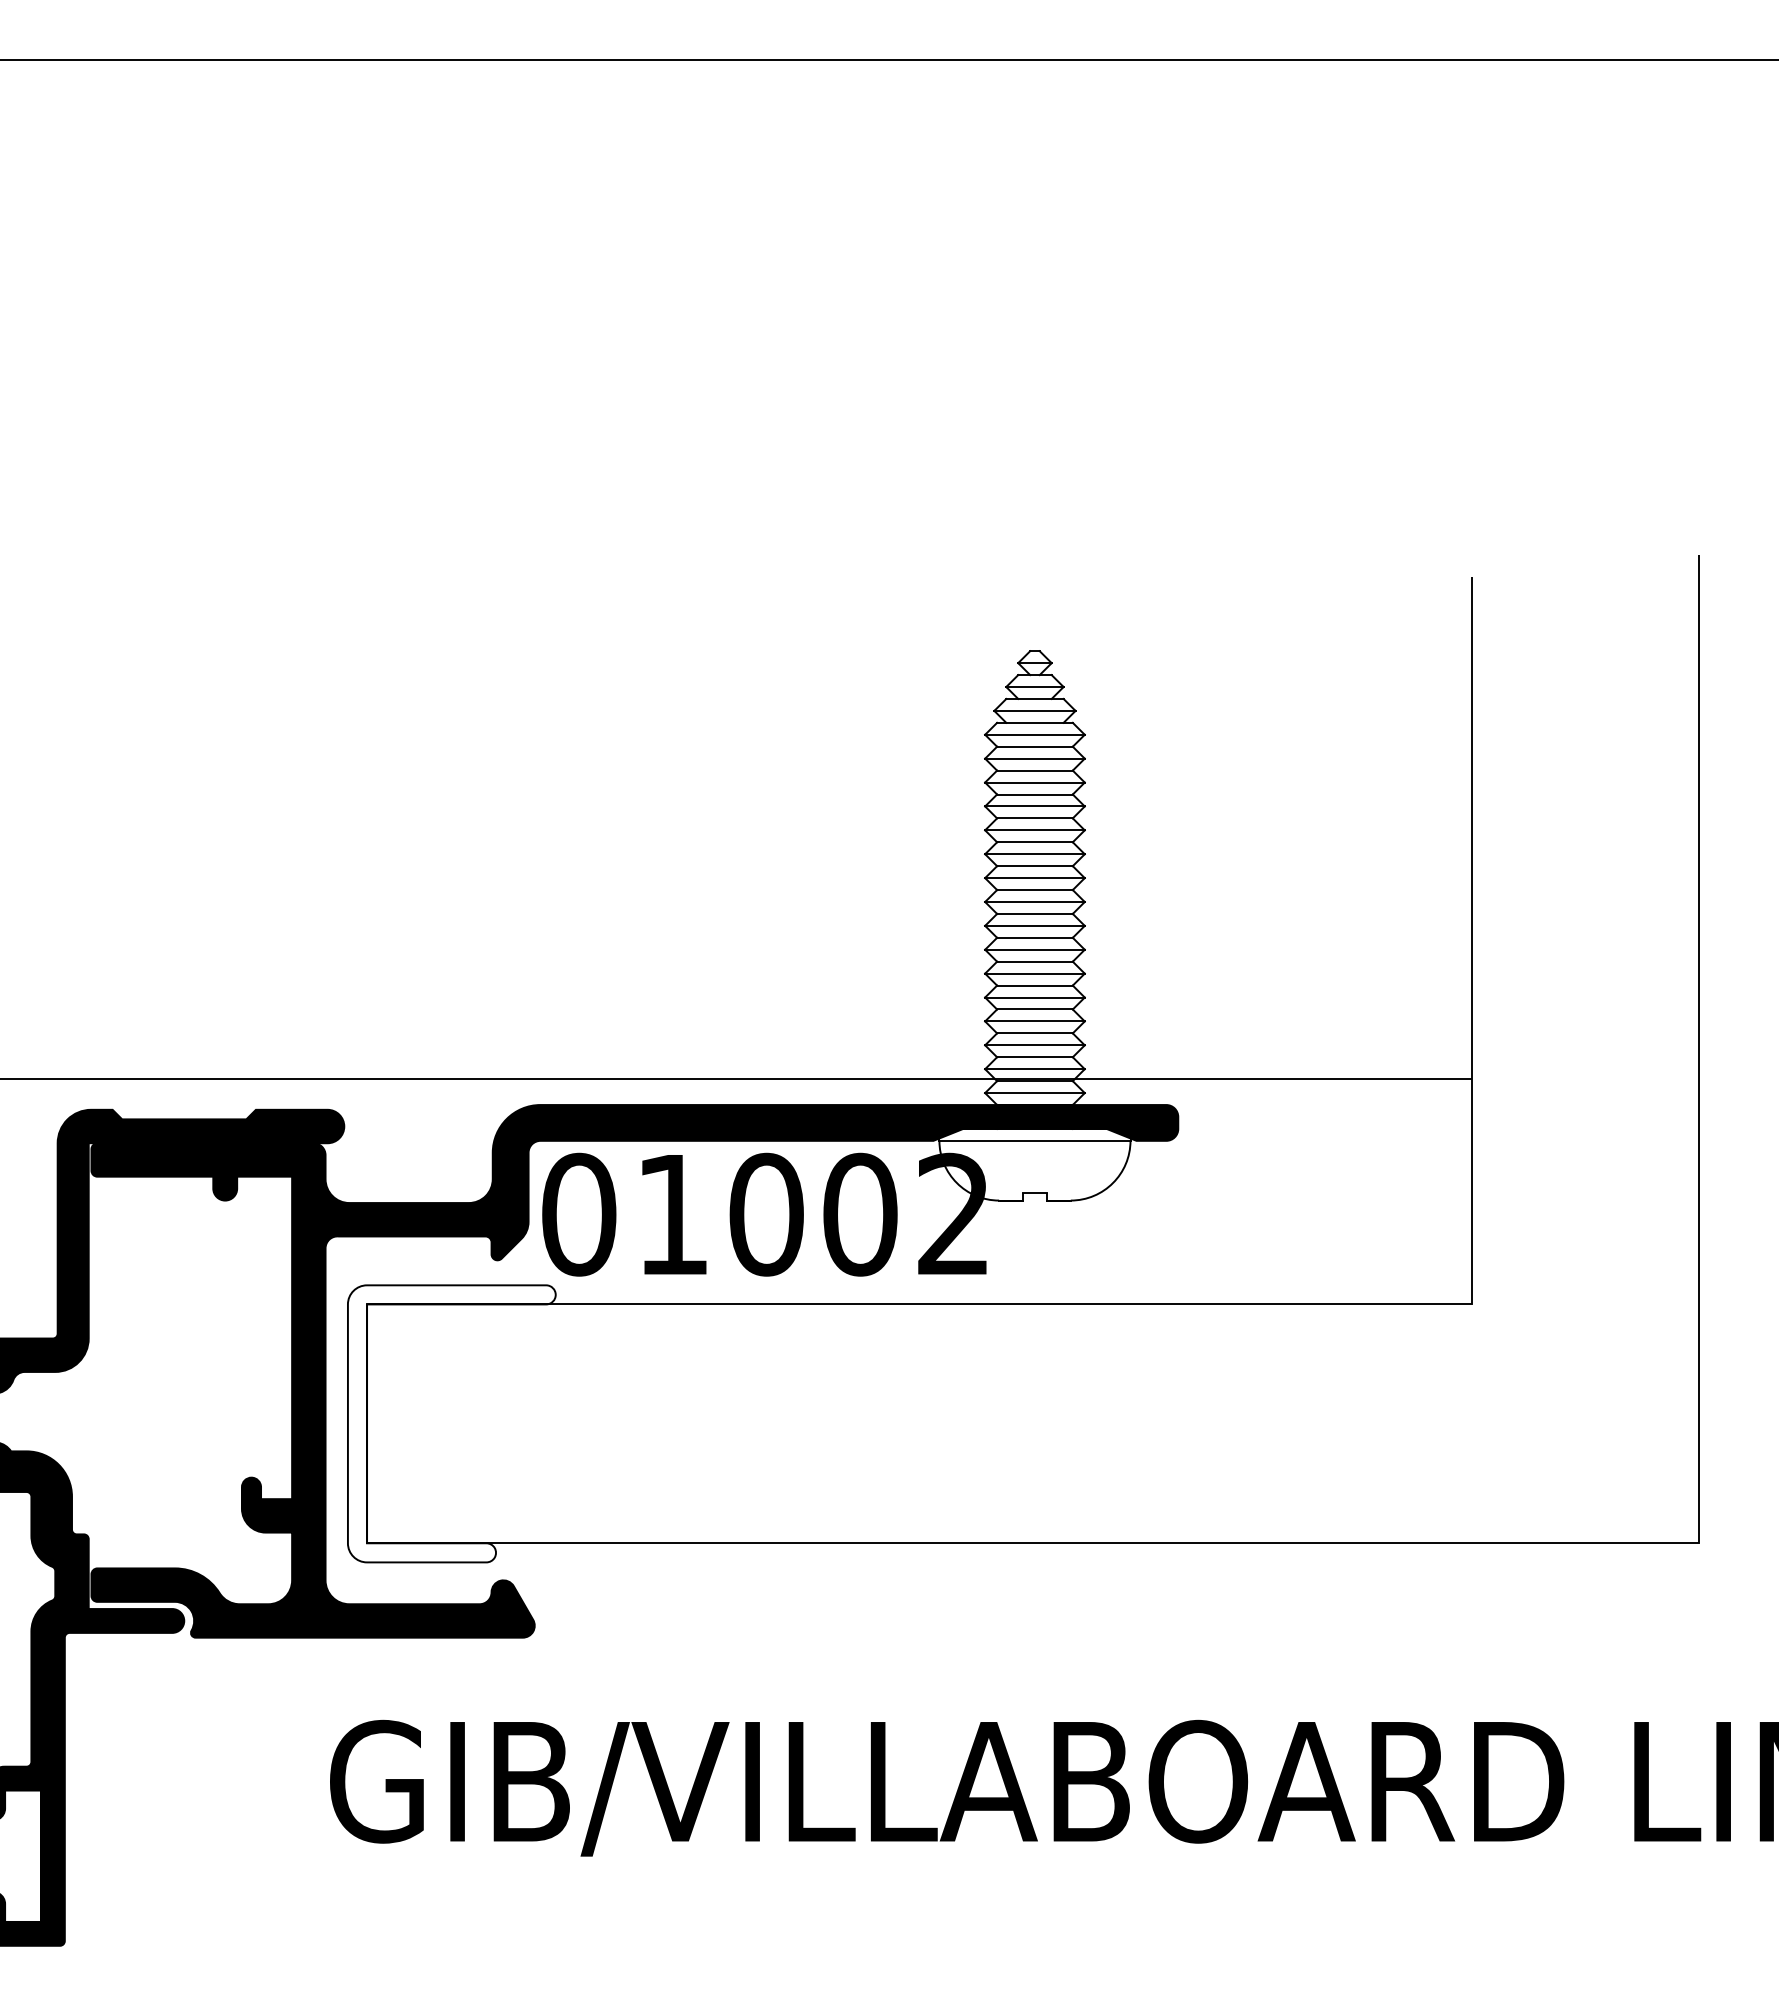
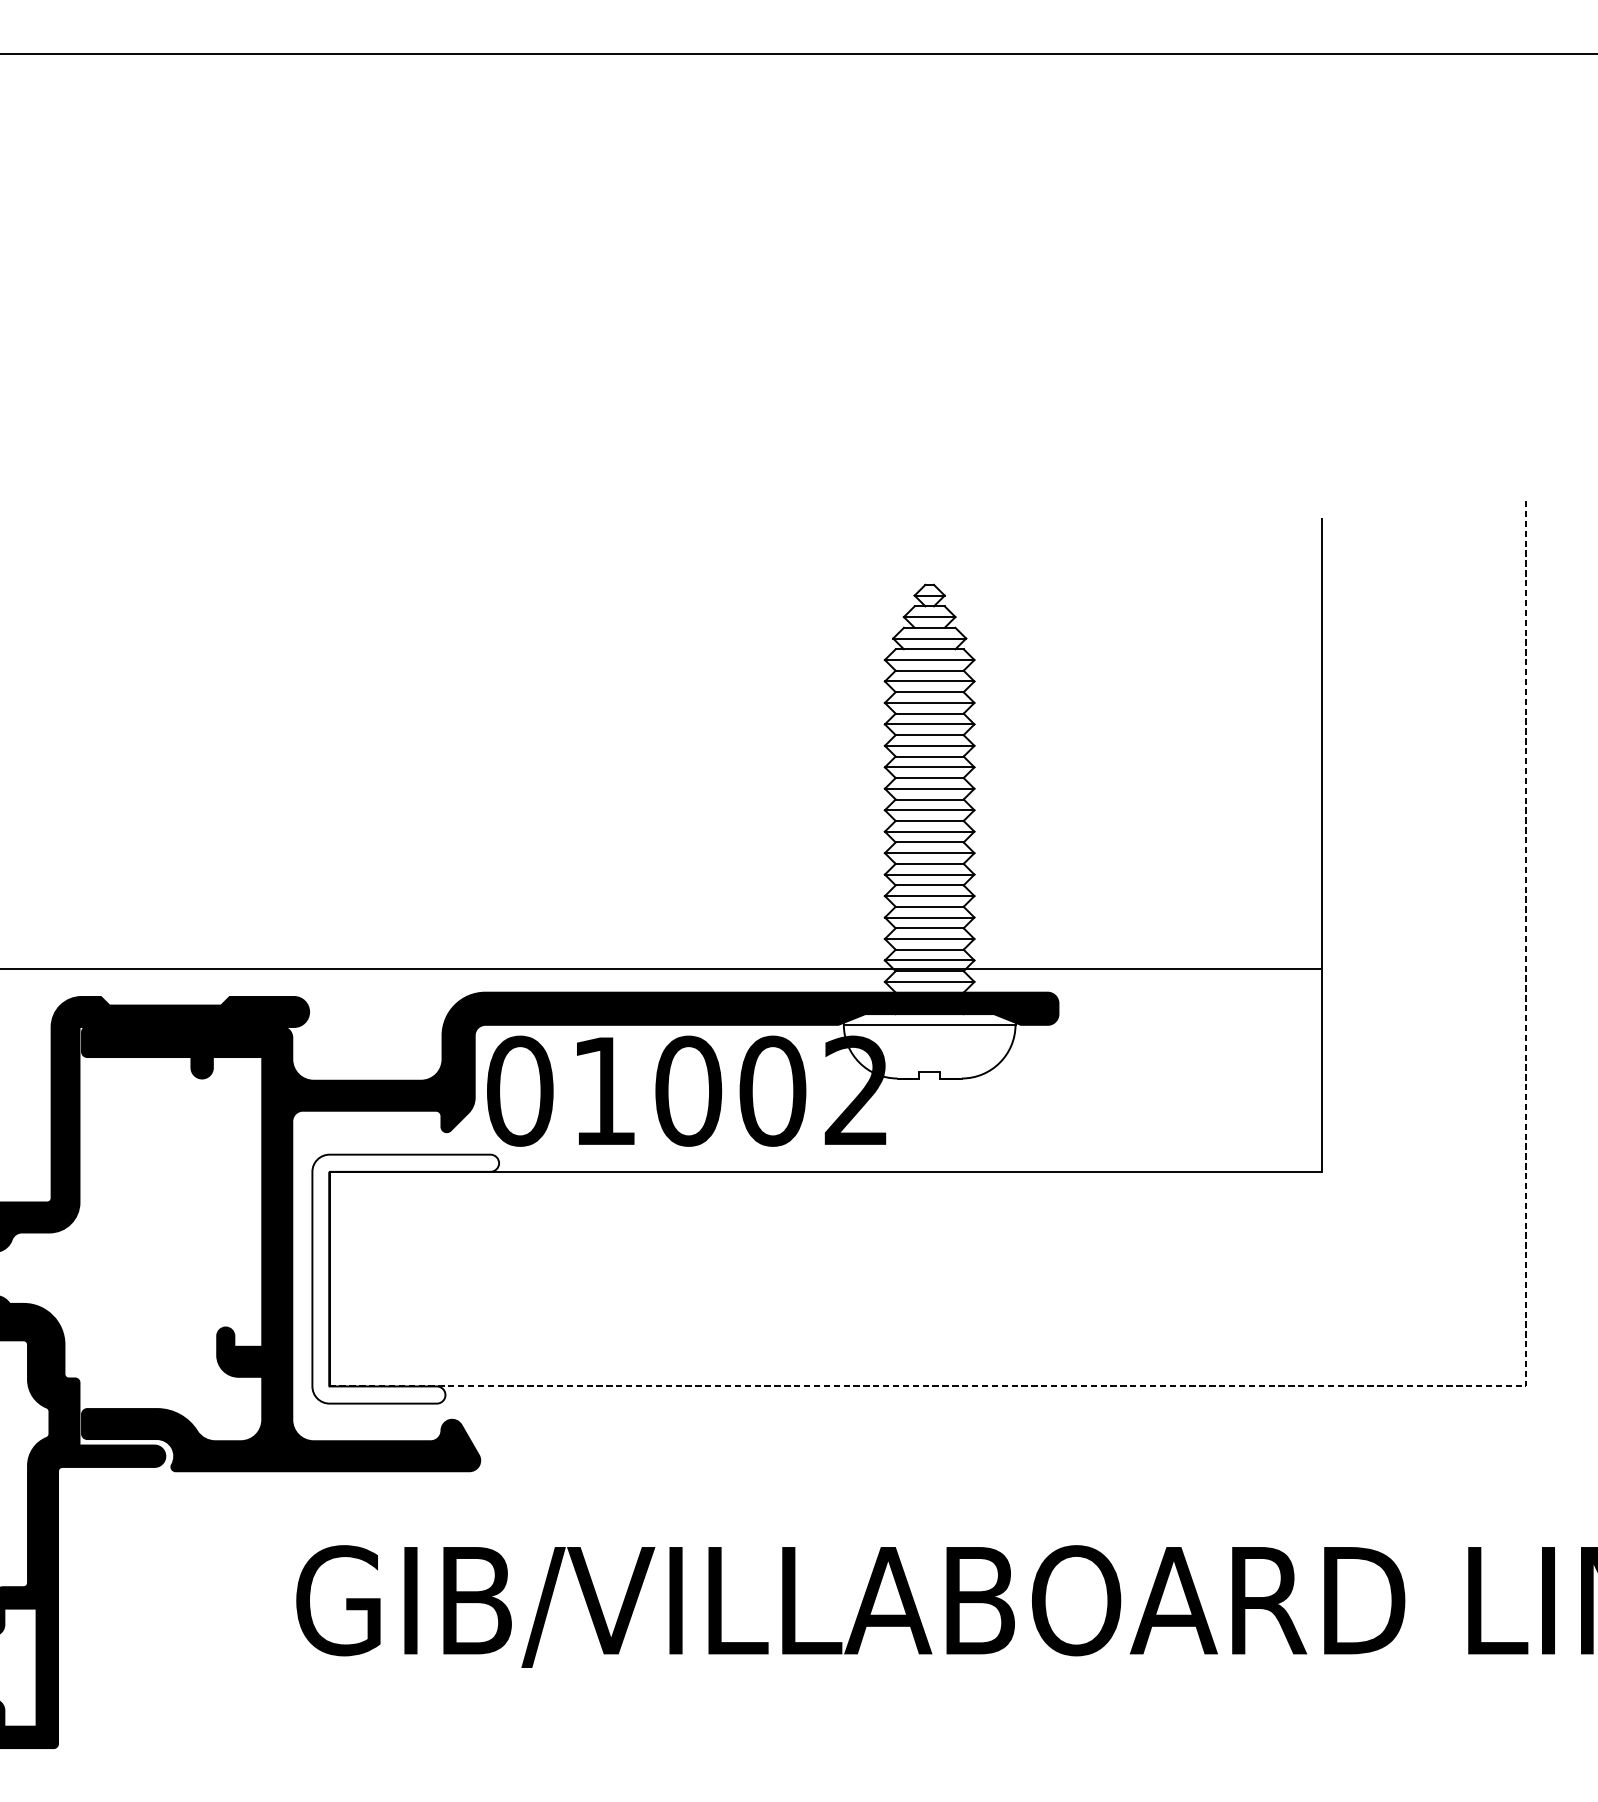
line: (1527, 1543) -> (1372, 1386), solid -> dashed

